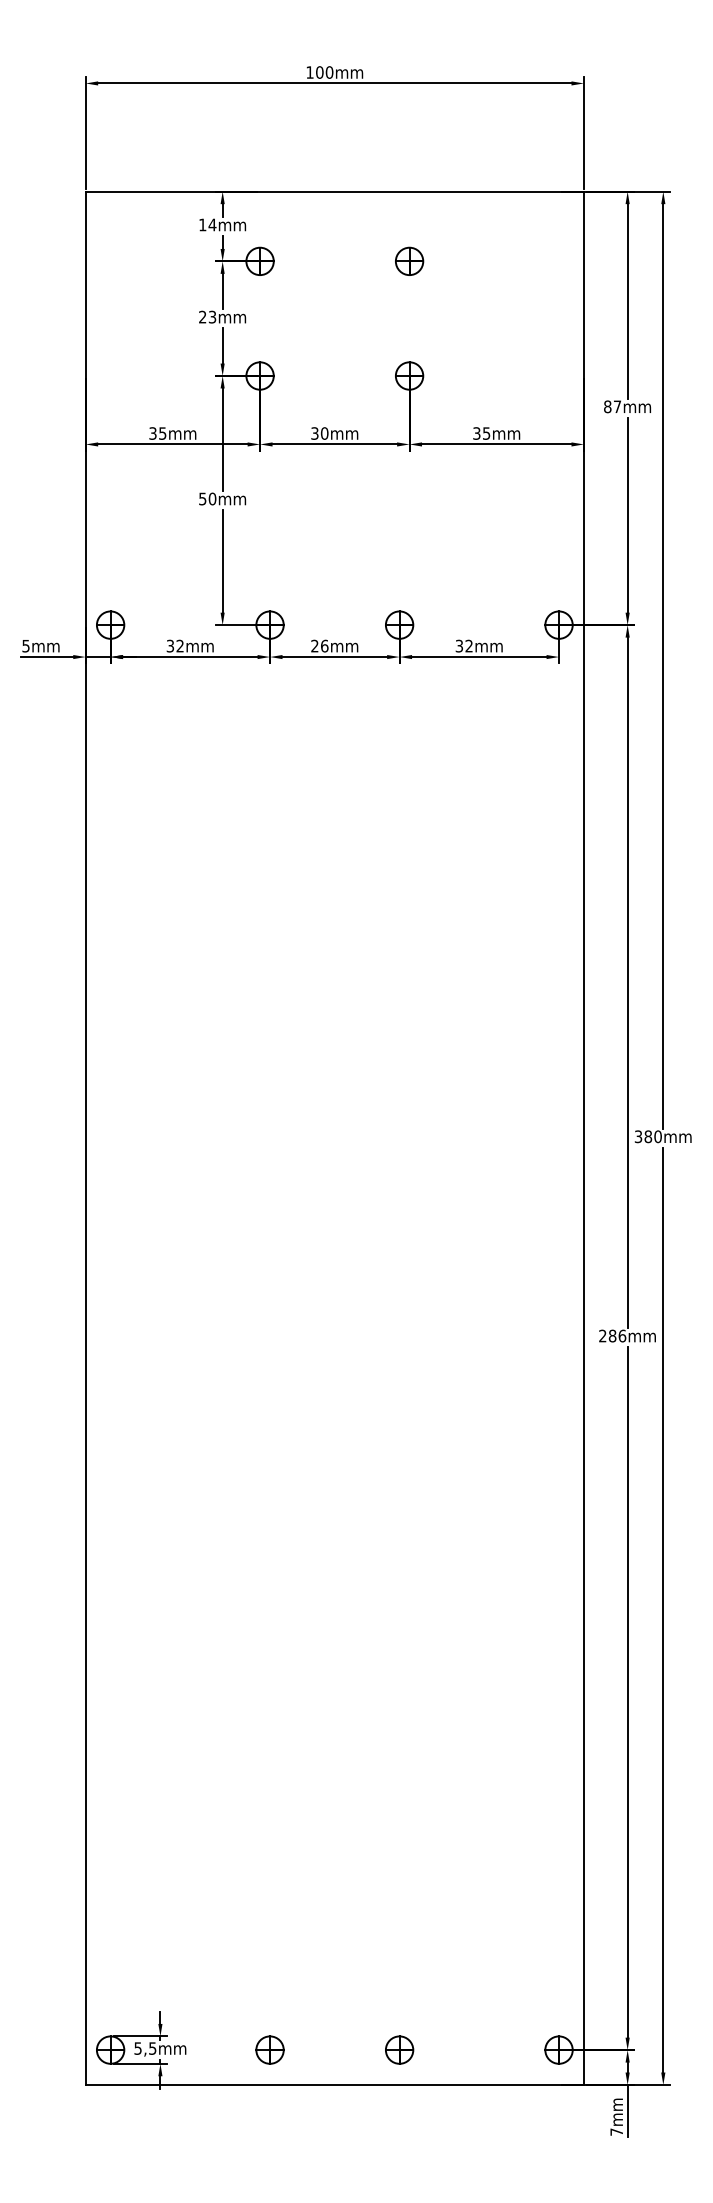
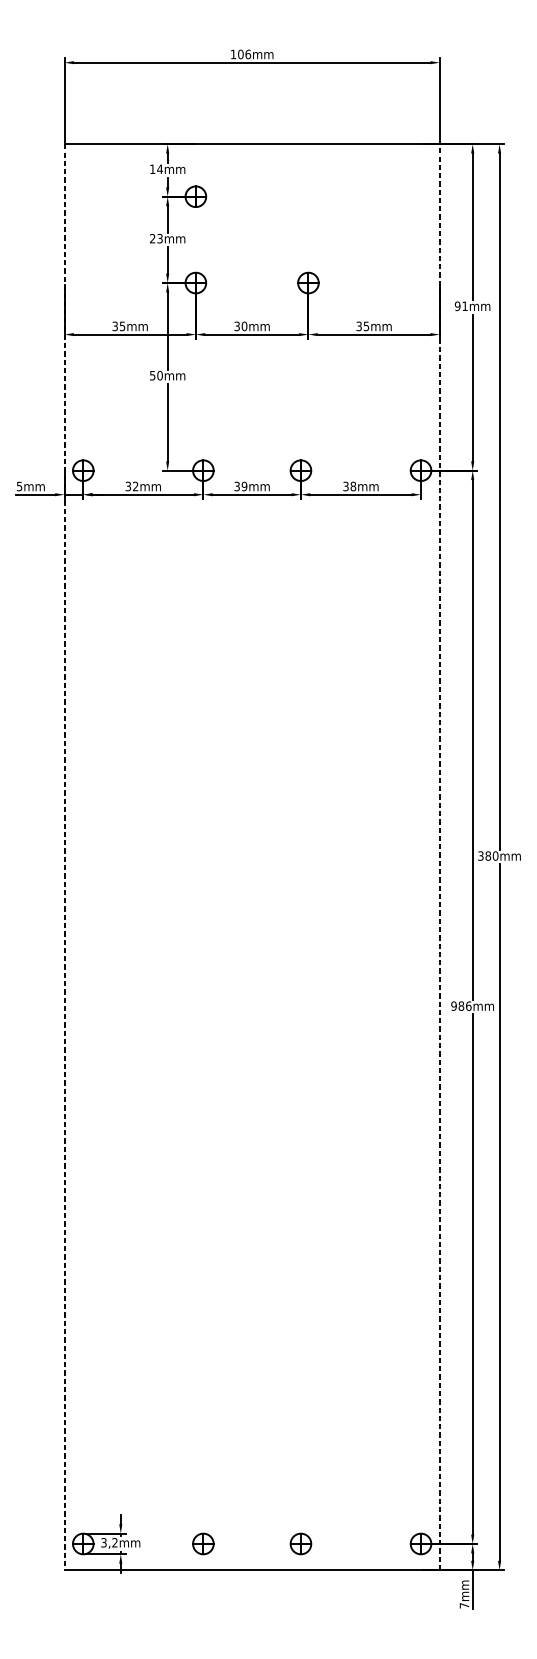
text: (329, 72) -> (248, 54), 100mm -> 106mm
part: (409, 260) -> (308, 196), removed
text: (611, 406) -> (460, 306), 87mm -> 91mm
text: (319, 645) -> (240, 486), 26mm -> 39mm
text: (468, 645) -> (352, 486), 32mm -> 38mm
line: (85, 1138) -> (64, 857), solid -> dashed
line: (583, 1138) -> (439, 857), solid -> dashed
text: (602, 1335) -> (453, 1005), 286mm -> 986mm
text: (145, 2048) -> (109, 1542), 5,5mm -> 3,2mm

